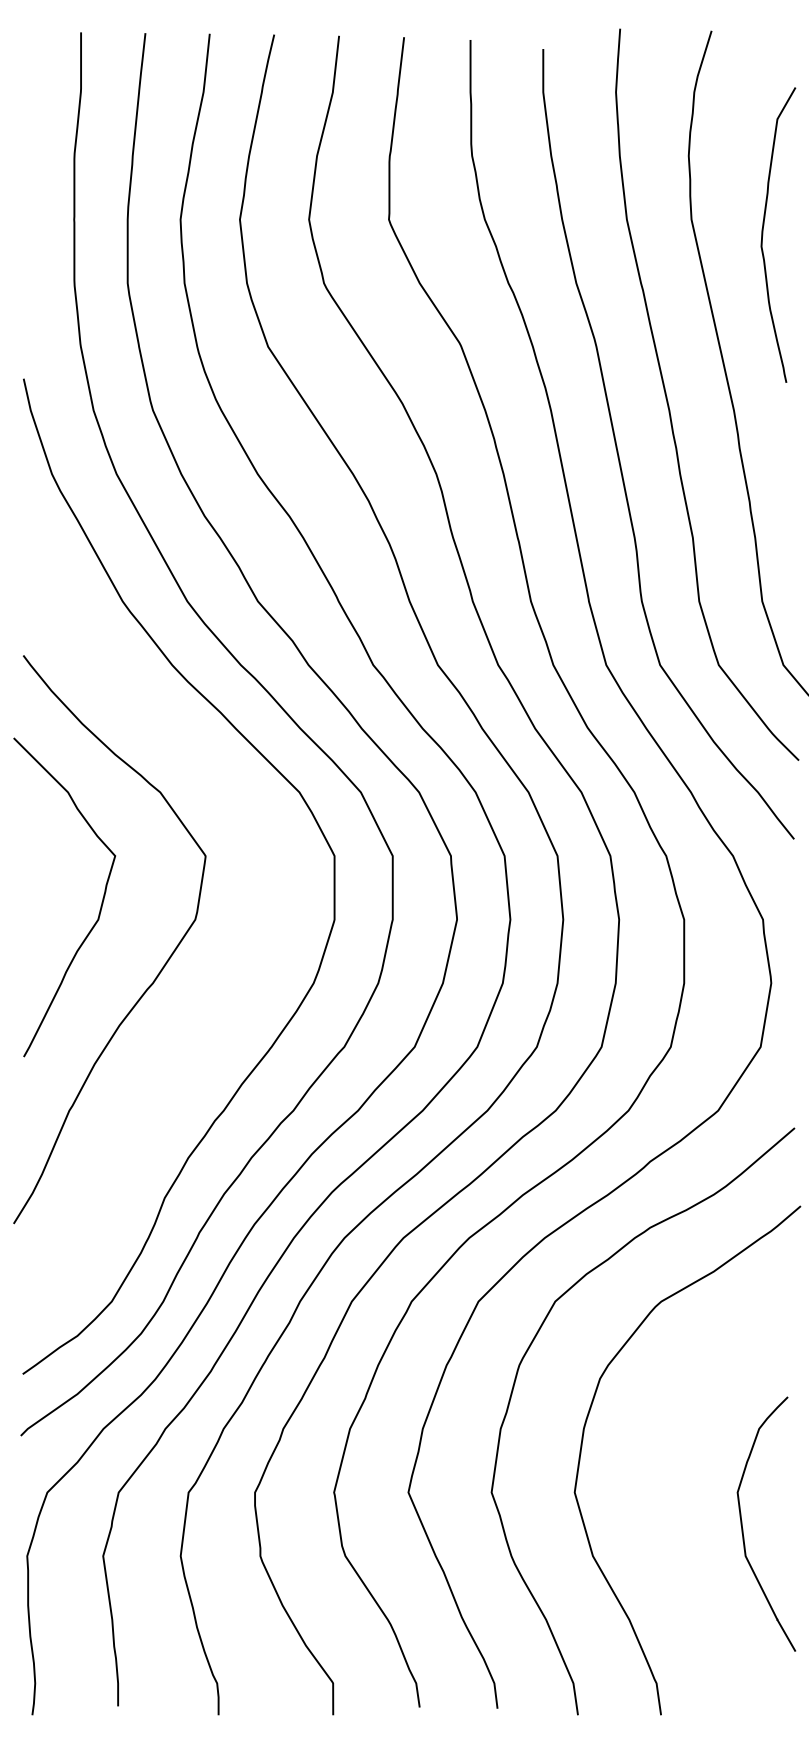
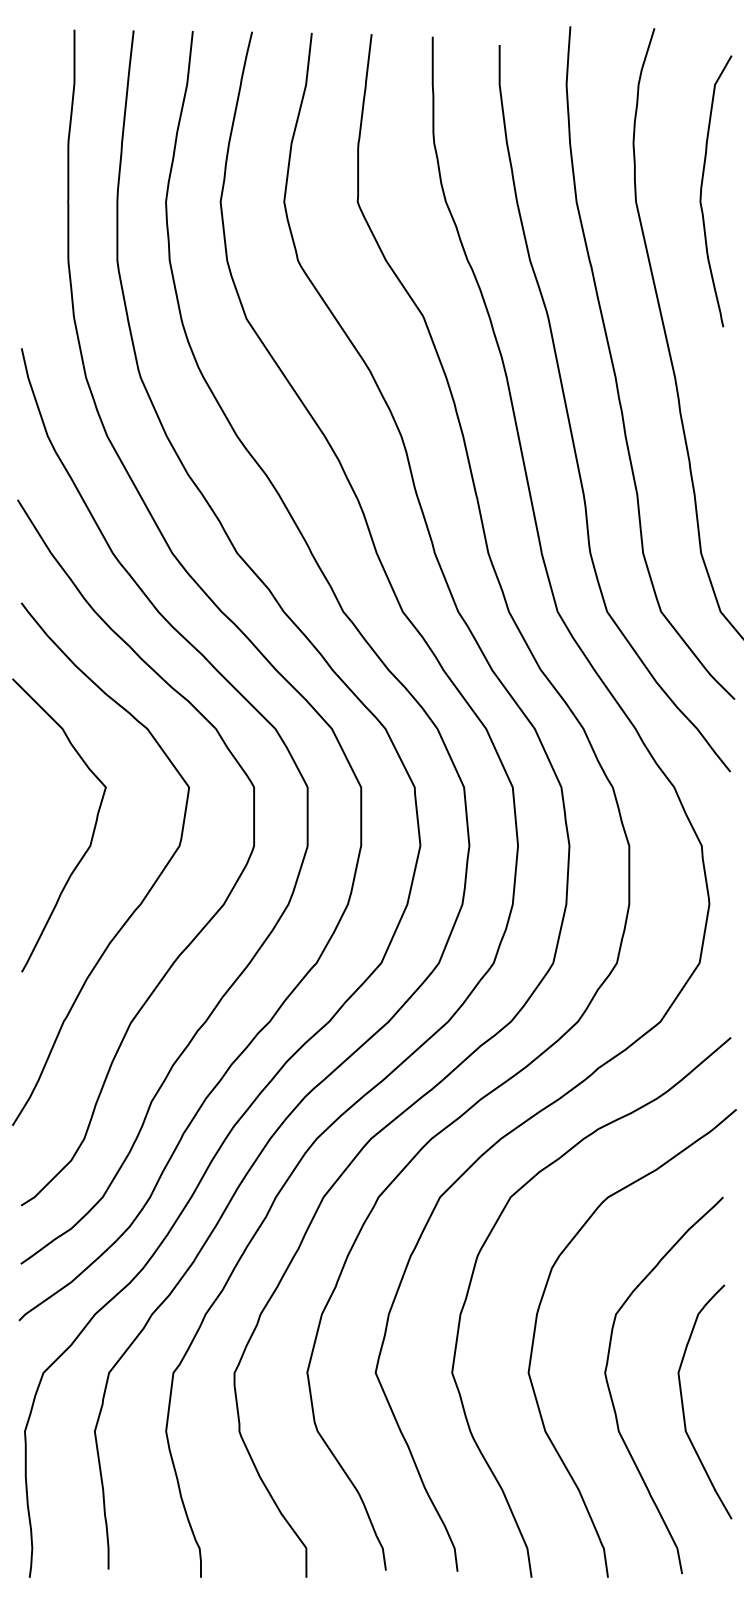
curve: (763, 234) -> (702, 190), moved
curve: (230, 996) -> (211, 916), added
curve: (666, 1521) -> (613, 1399), added

